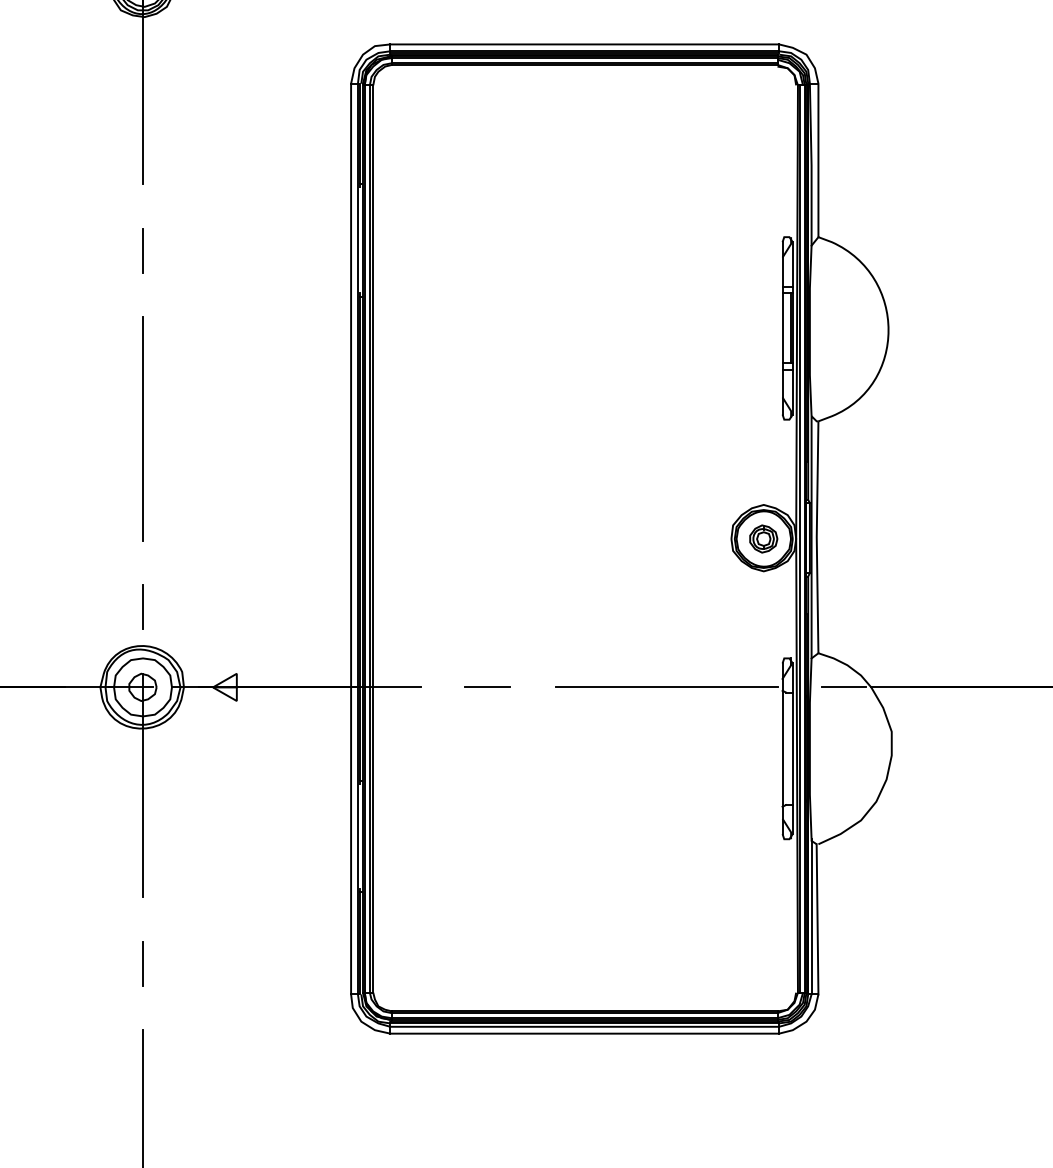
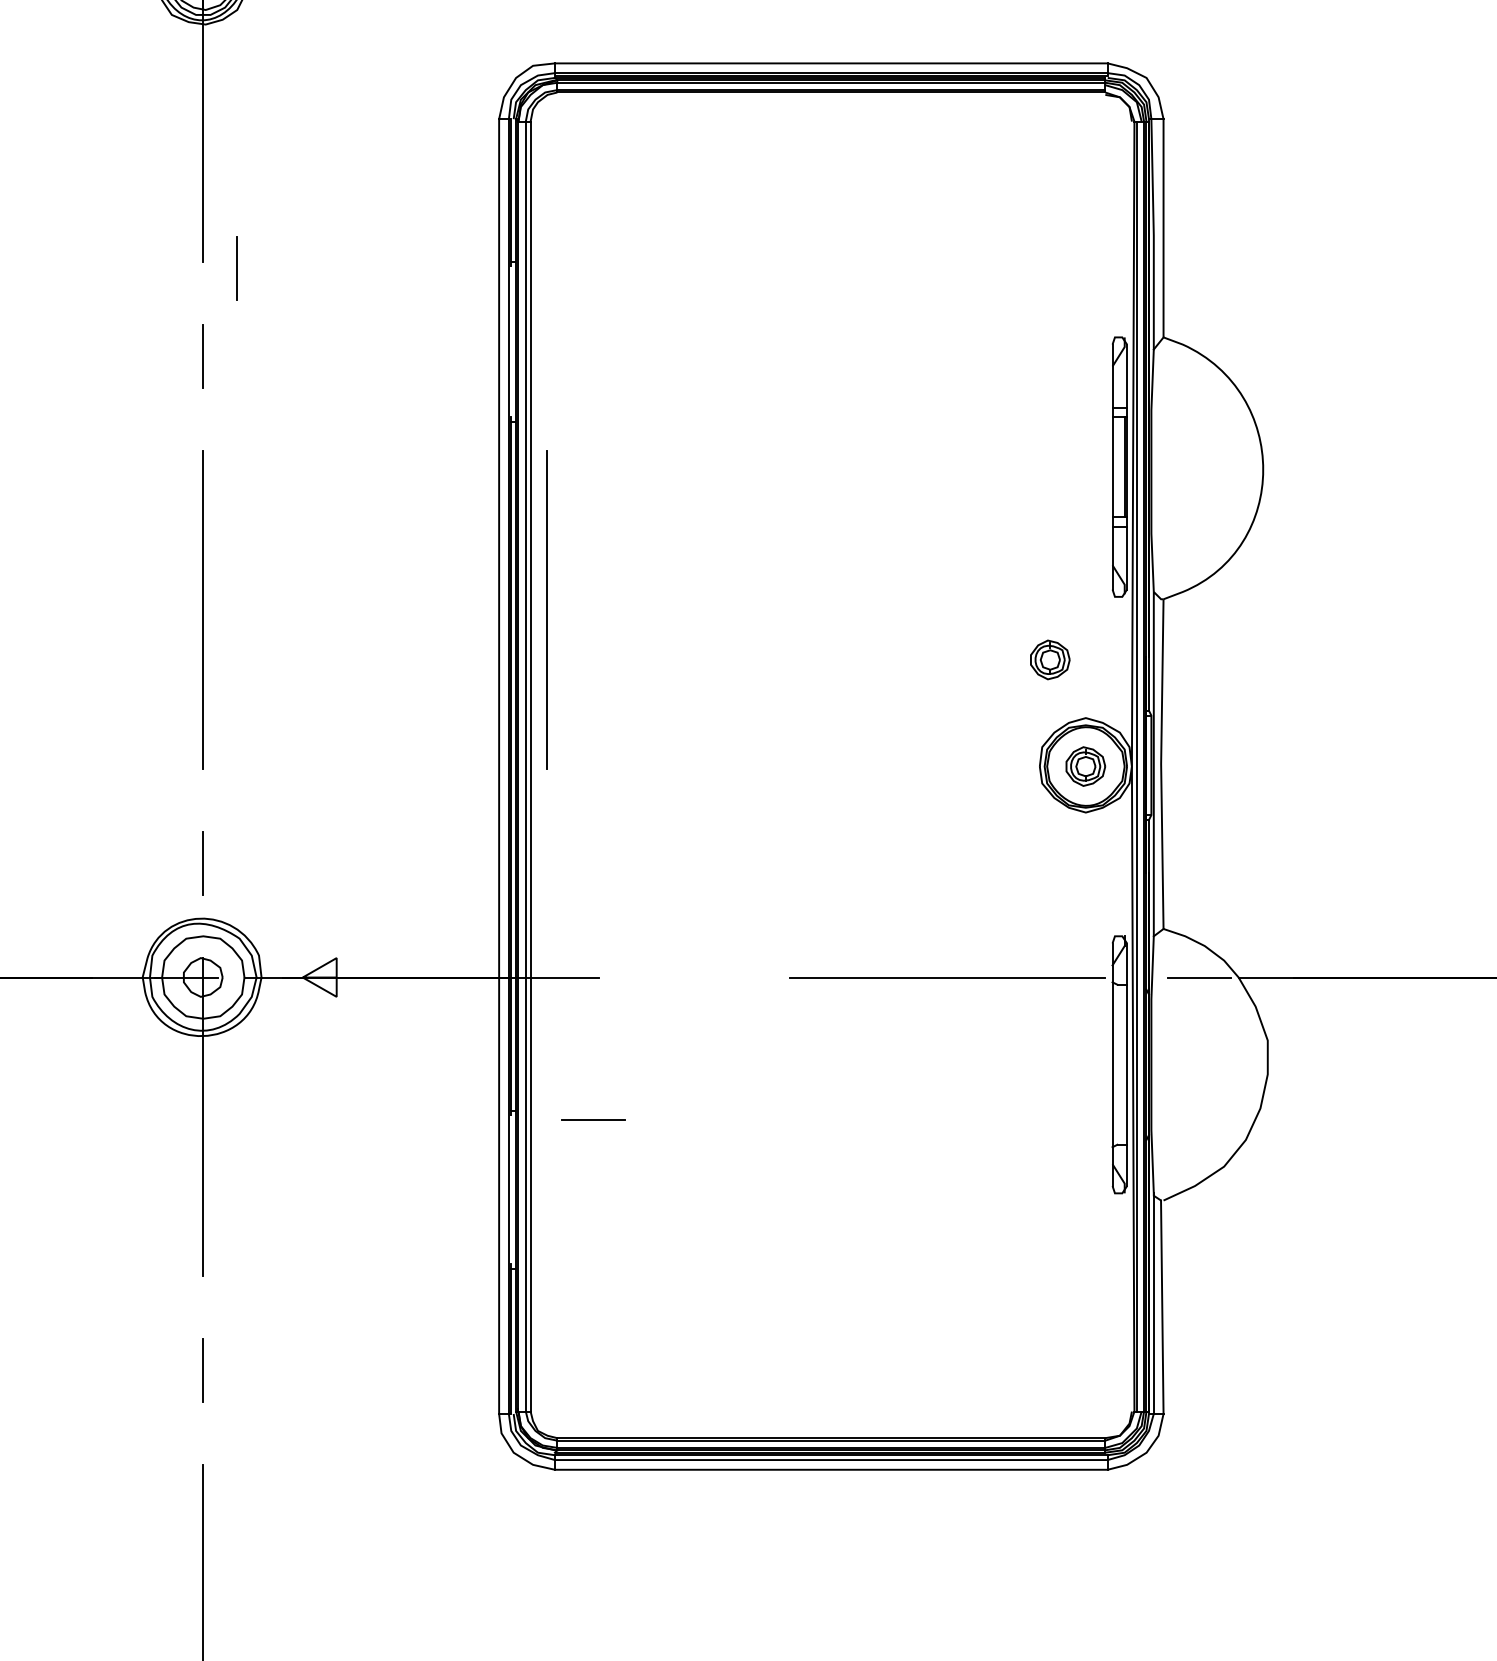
line: (166, 188) -> (236, 268), added
line: (384, 428) -> (546, 609), added
part: (738, 463) -> (1049, 659), added
line: (487, 686) -> (593, 1118), moved

